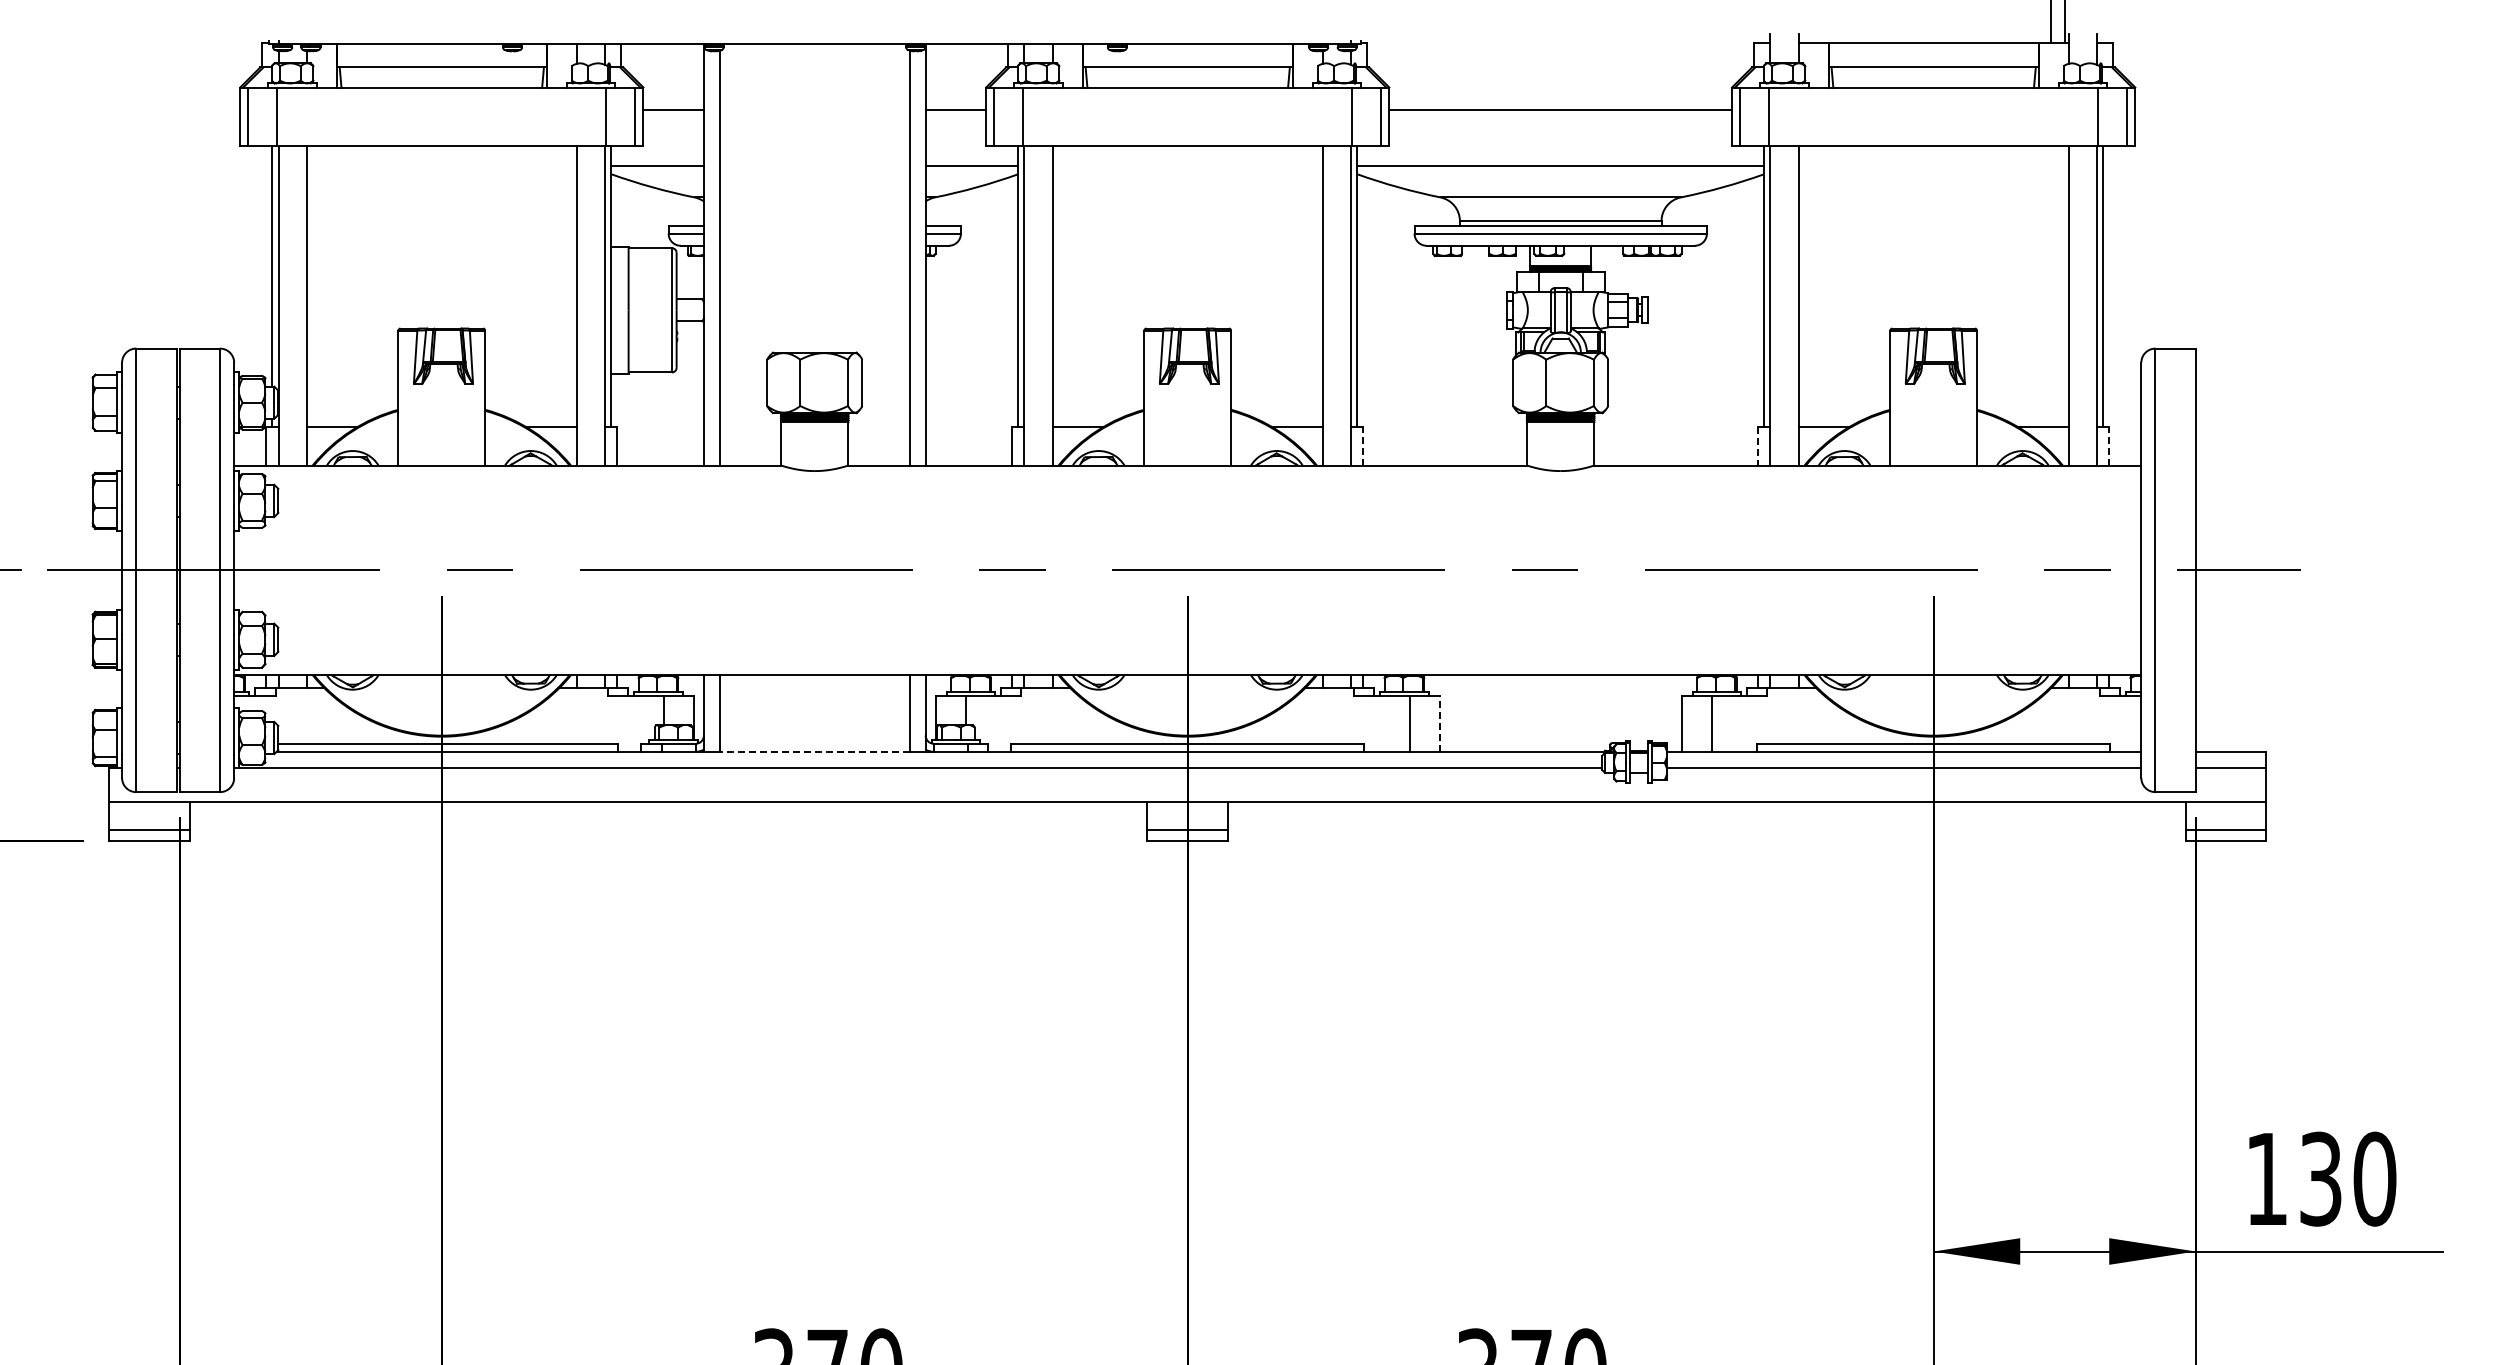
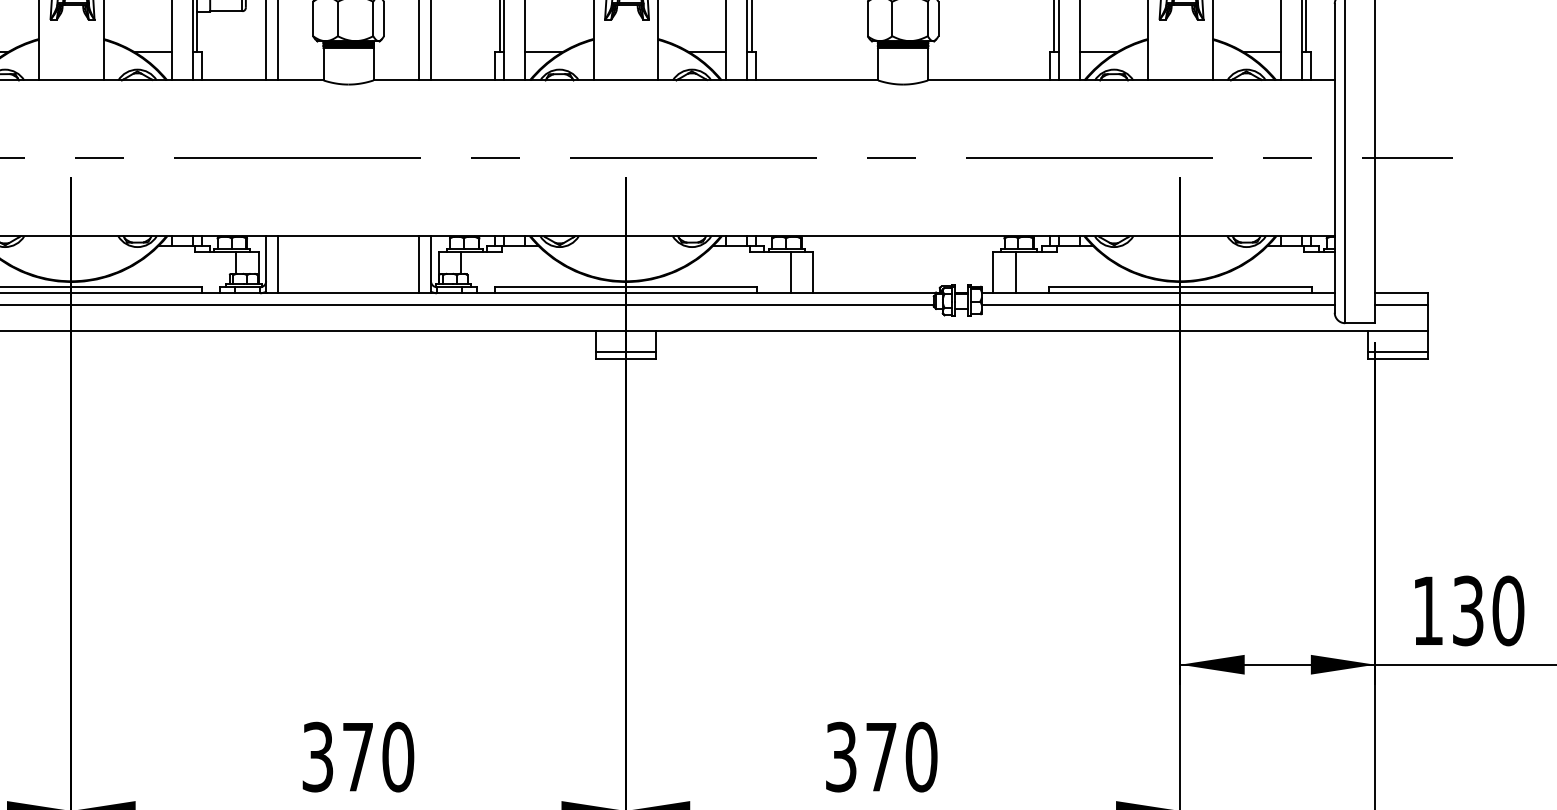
line: (1363, 445) -> (756, 65), dashed -> solid
line: (2109, 445) -> (1311, 65), dashed -> solid
line: (1758, 446) -> (1050, 66), dashed -> solid
line: (1439, 724) -> (812, 272), dashed -> solid
line: (814, 751) -> (348, 293), dashed -> solid

